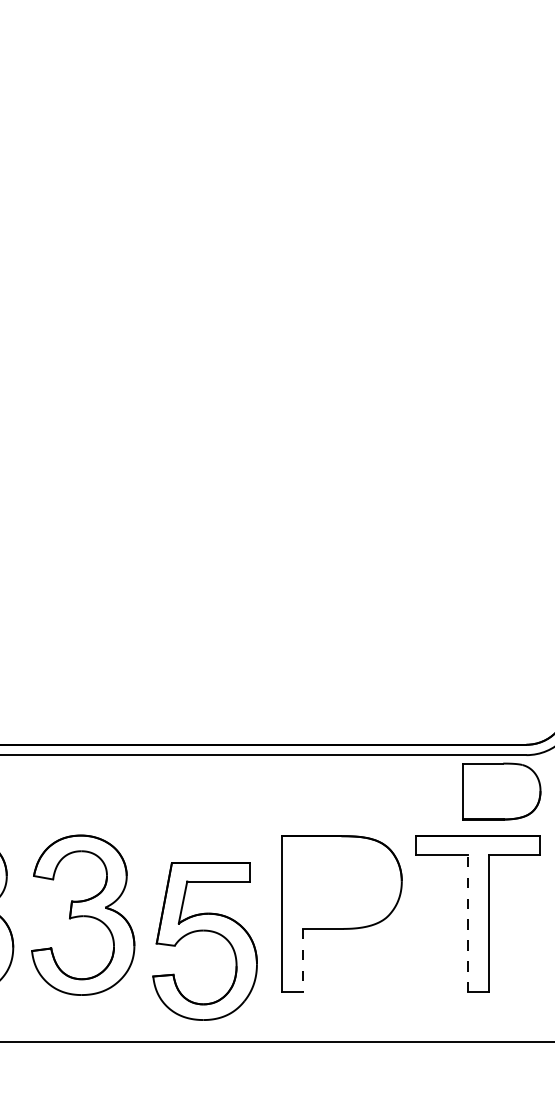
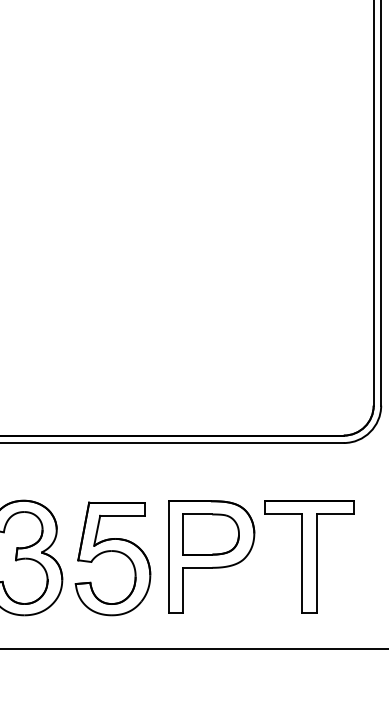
part: (501, 791) -> (210, 534), moved
line: (467, 923) -> (301, 563), dashed -> solid
part: (204, 931) -> (112, 551), moved
line: (303, 960) -> (183, 590), dashed -> solid

